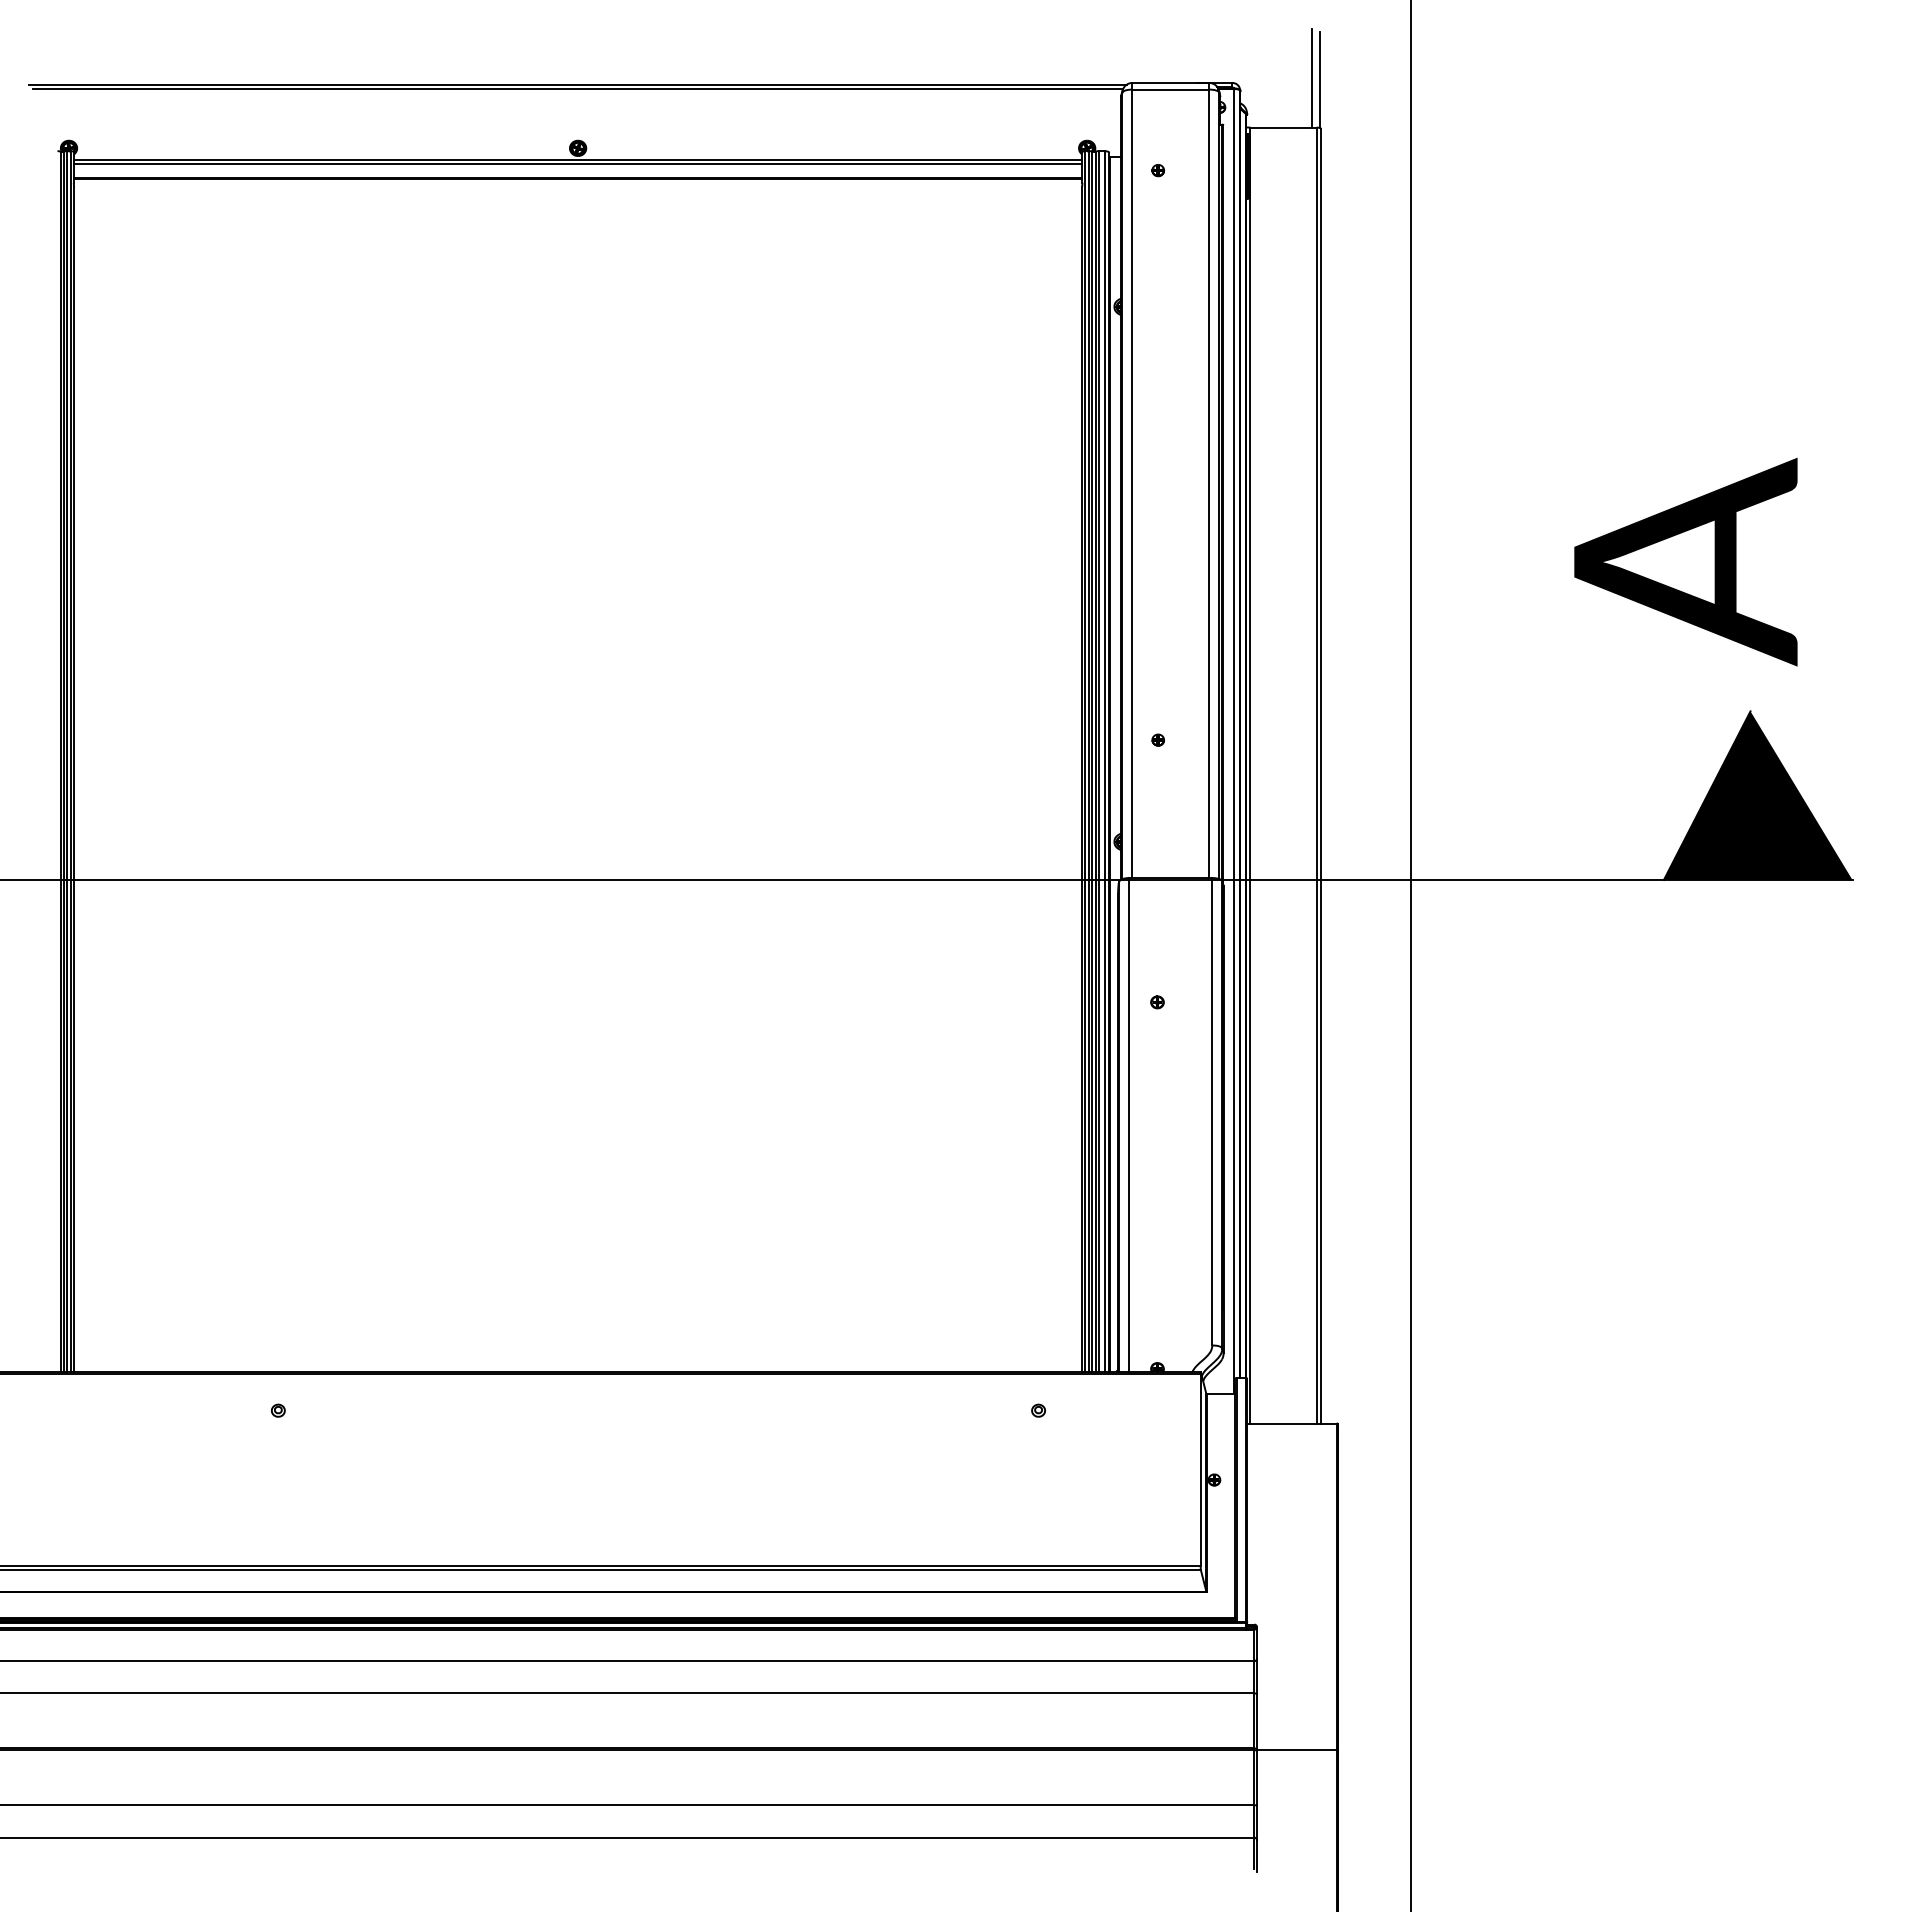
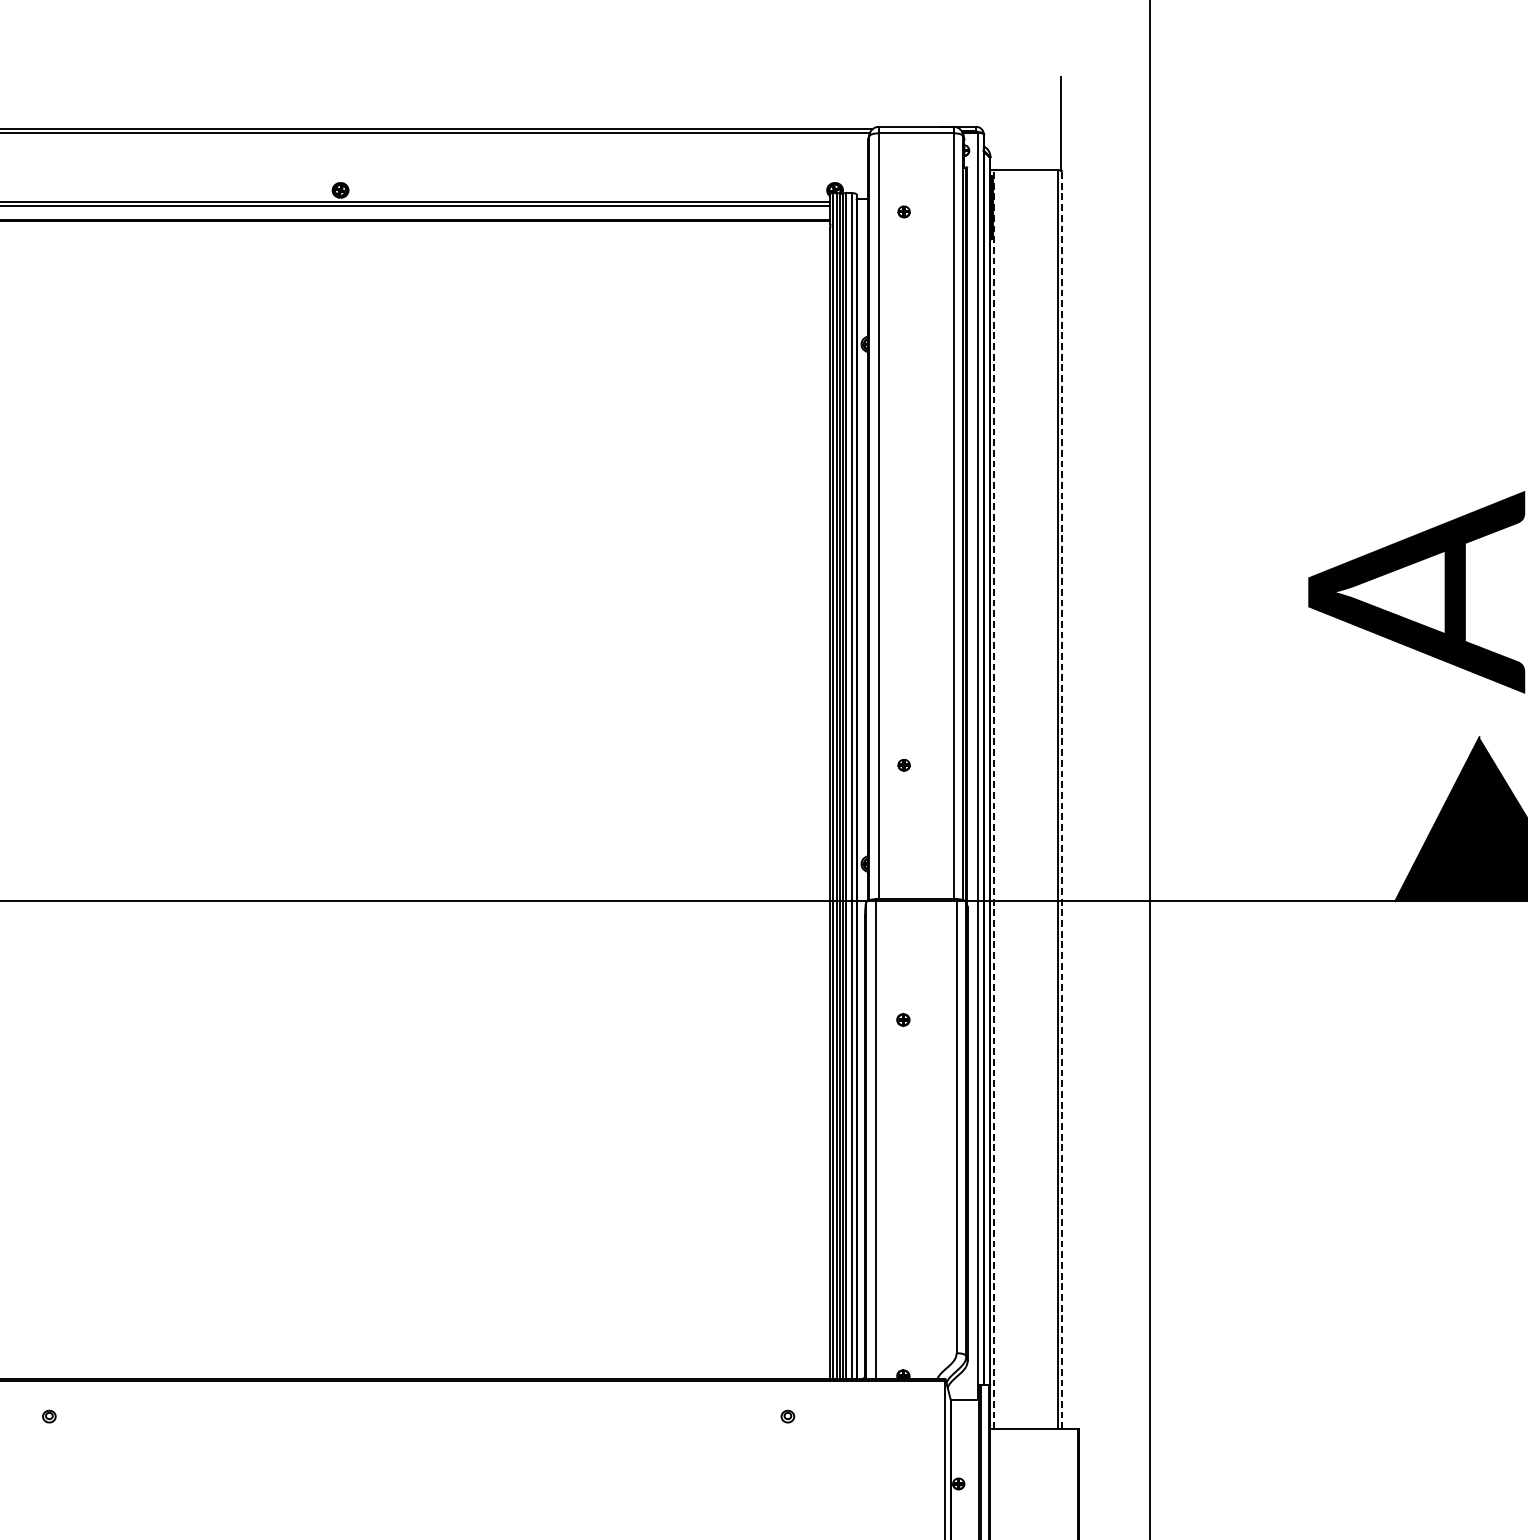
line: (1311, 78) -> (1052, 122), removed
line: (1250, 775) -> (993, 799), solid -> dashed
line: (1321, 775) -> (1062, 799), solid -> dashed

